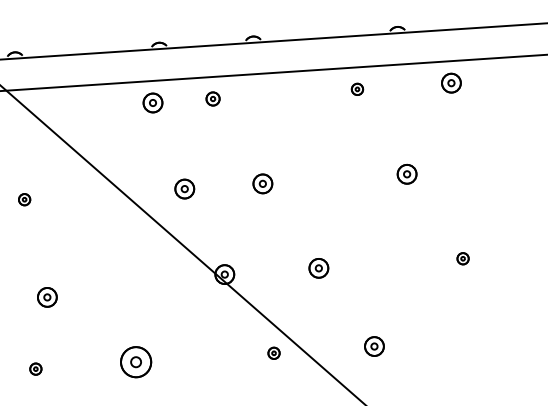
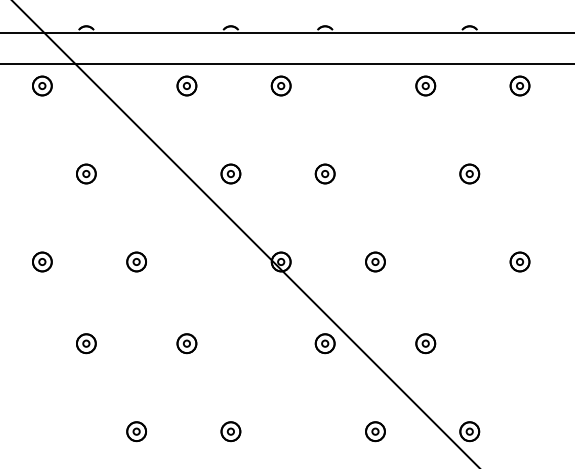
part: (357, 88) -> (425, 85), size x1.67
part: (212, 98) -> (280, 85), size x1.43
part: (152, 102) -> (186, 85), moved
part: (184, 188) -> (230, 173), moved
part: (24, 199) -> (86, 173), size x1.67
part: (462, 258) -> (519, 261), size x1.67
part: (47, 296) -> (136, 261), moved
part: (273, 353) -> (324, 343), size x1.67
part: (135, 362) -> (186, 343), size x0.62
part: (35, 368) -> (86, 343), size x1.67

